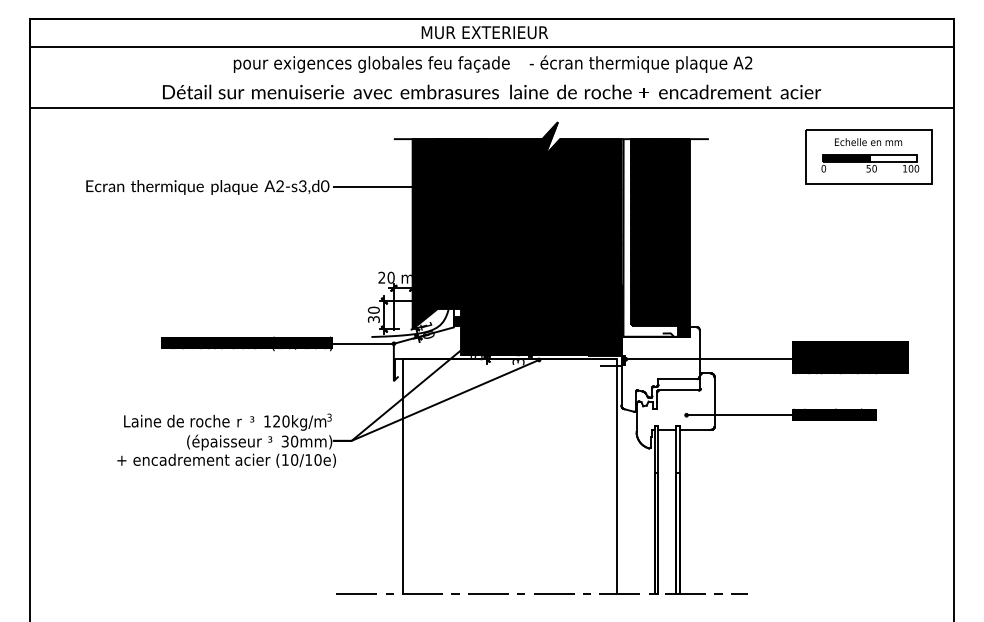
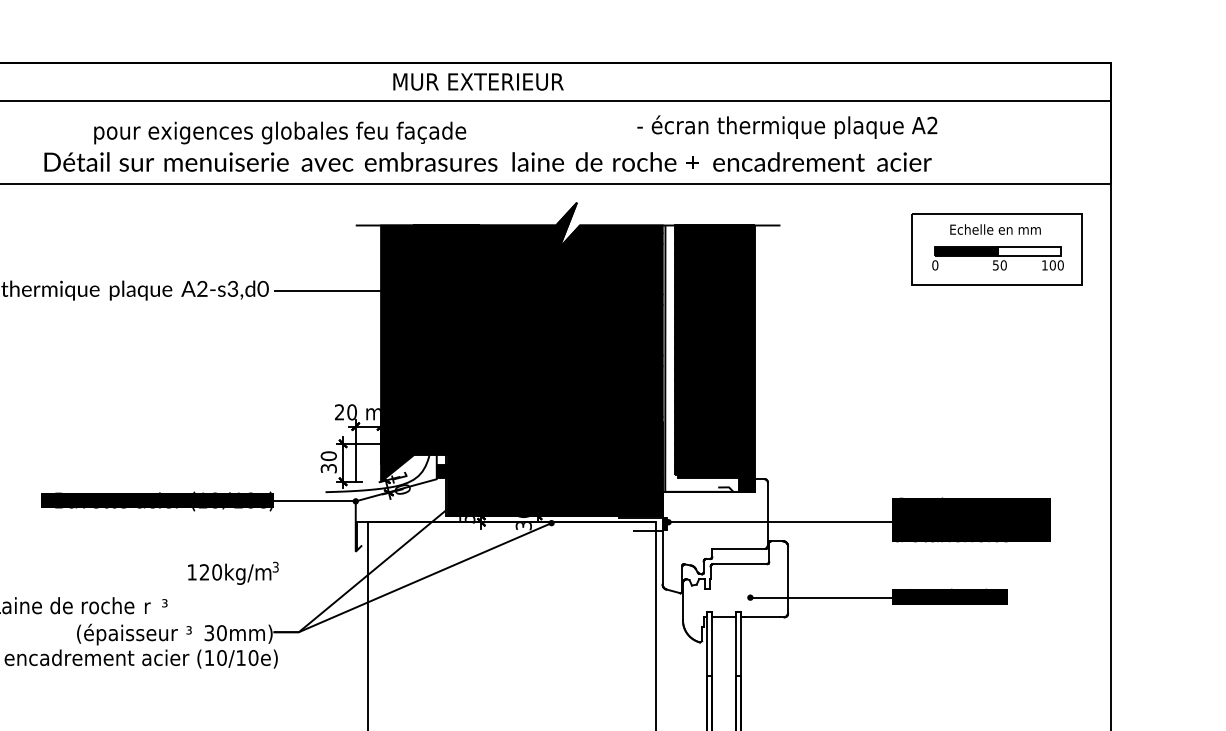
text: (640, 63) -> (786, 126), moved
text: (371, 64) -> (279, 132), moved
text: (297, 421) -> (232, 572), moved

